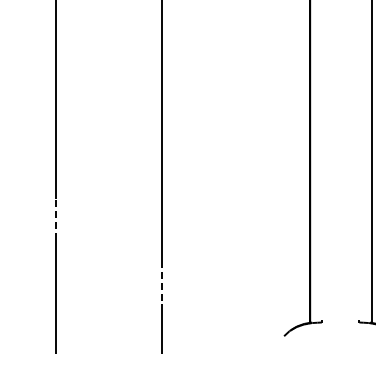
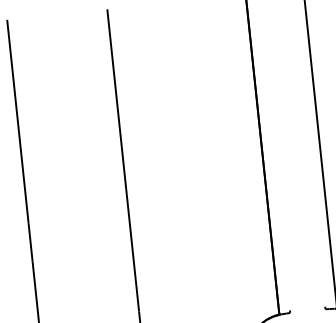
line: (55, 219) -> (30, 242), dashed -> solid
line: (162, 282) -> (136, 291), dashed -> solid

